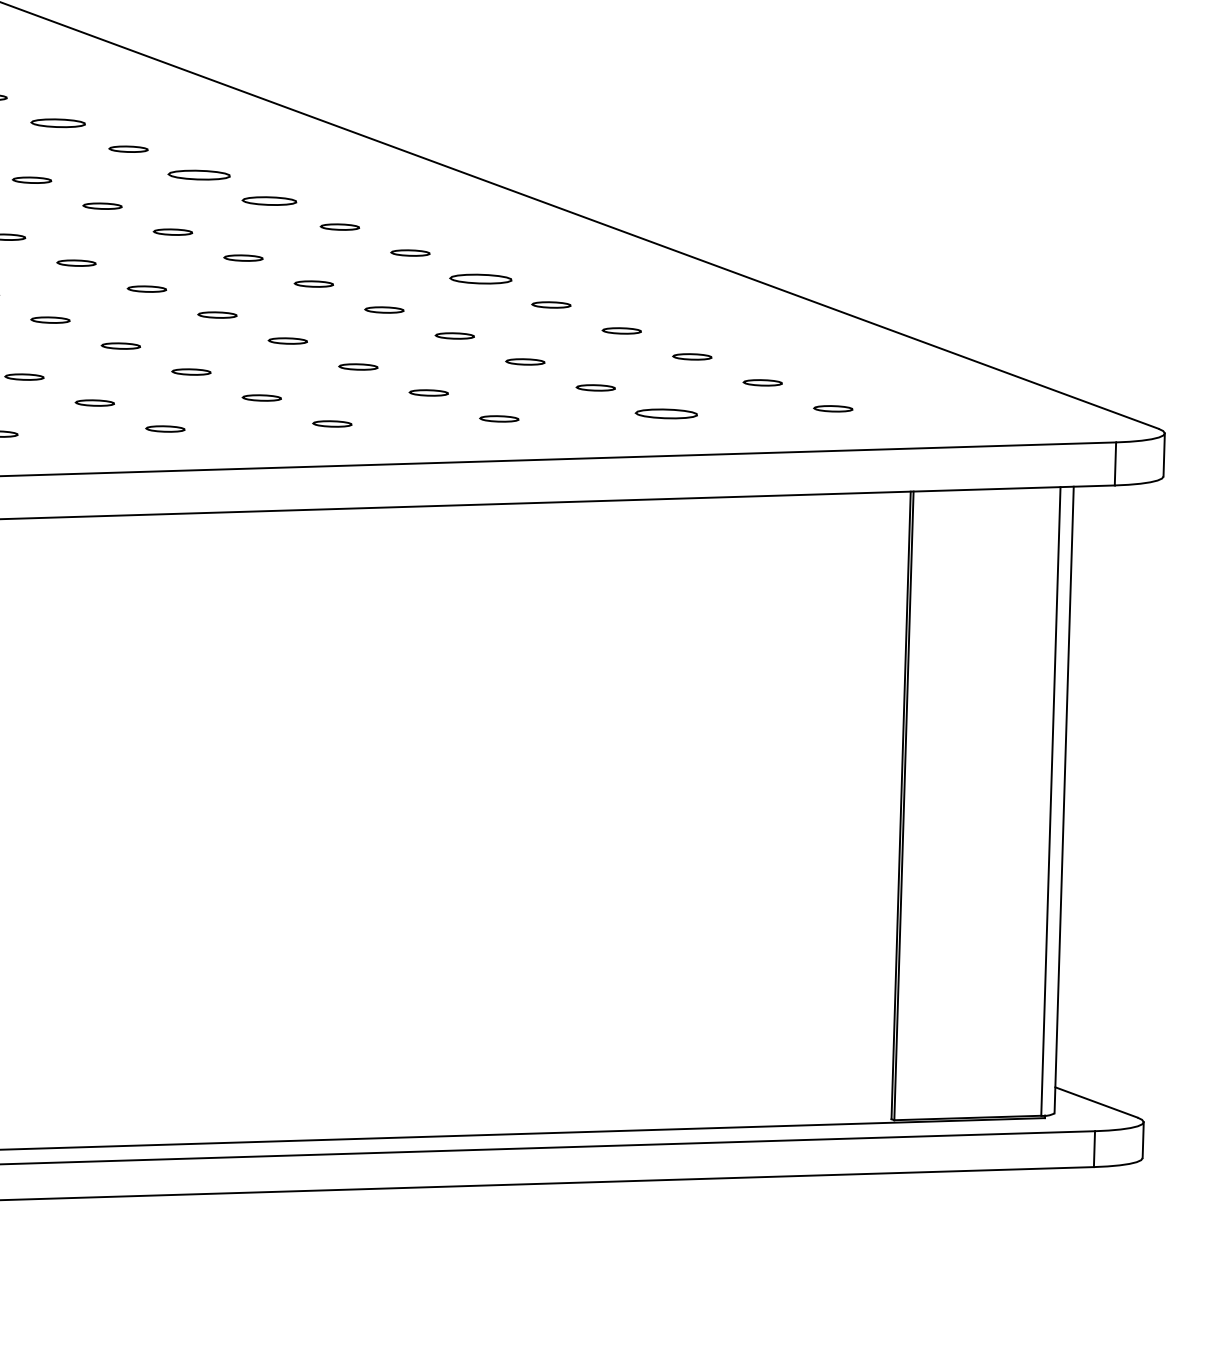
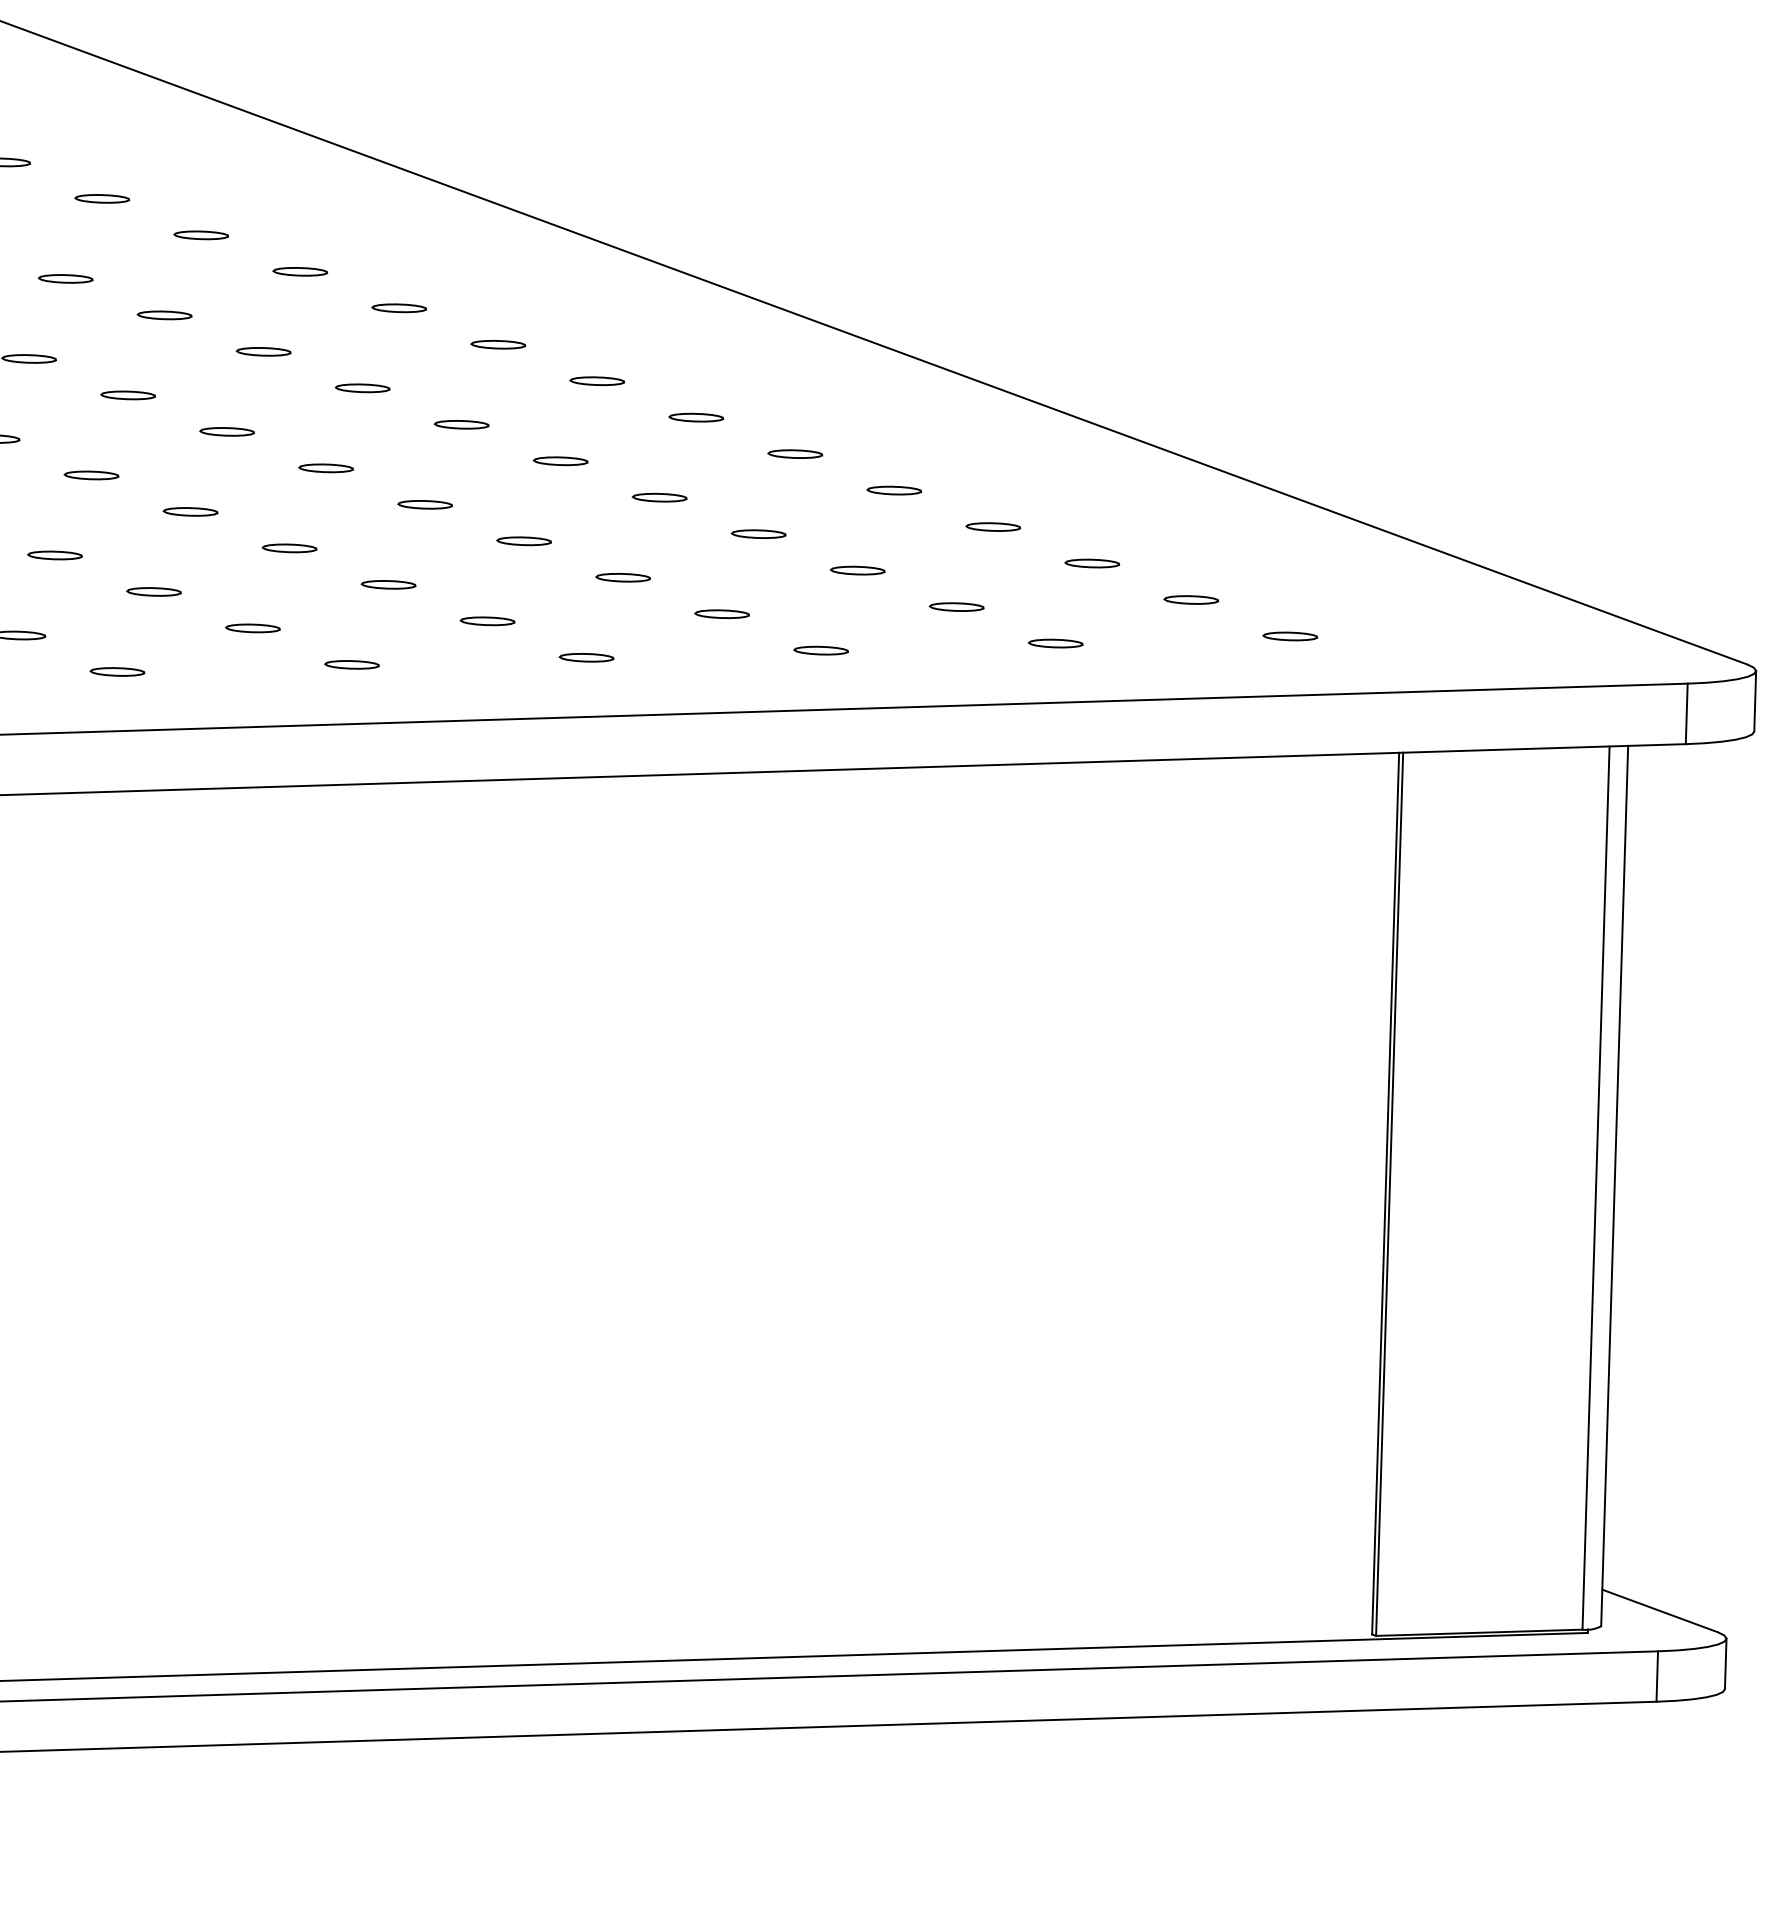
part: (57, 123) -> (200, 235), size x0.71
part: (198, 175) -> (398, 308), size x0.62
part: (269, 201) -> (498, 344), size x0.71
part: (481, 278) -> (795, 453), size x0.62
part: (666, 413) -> (1055, 643), size x0.62

